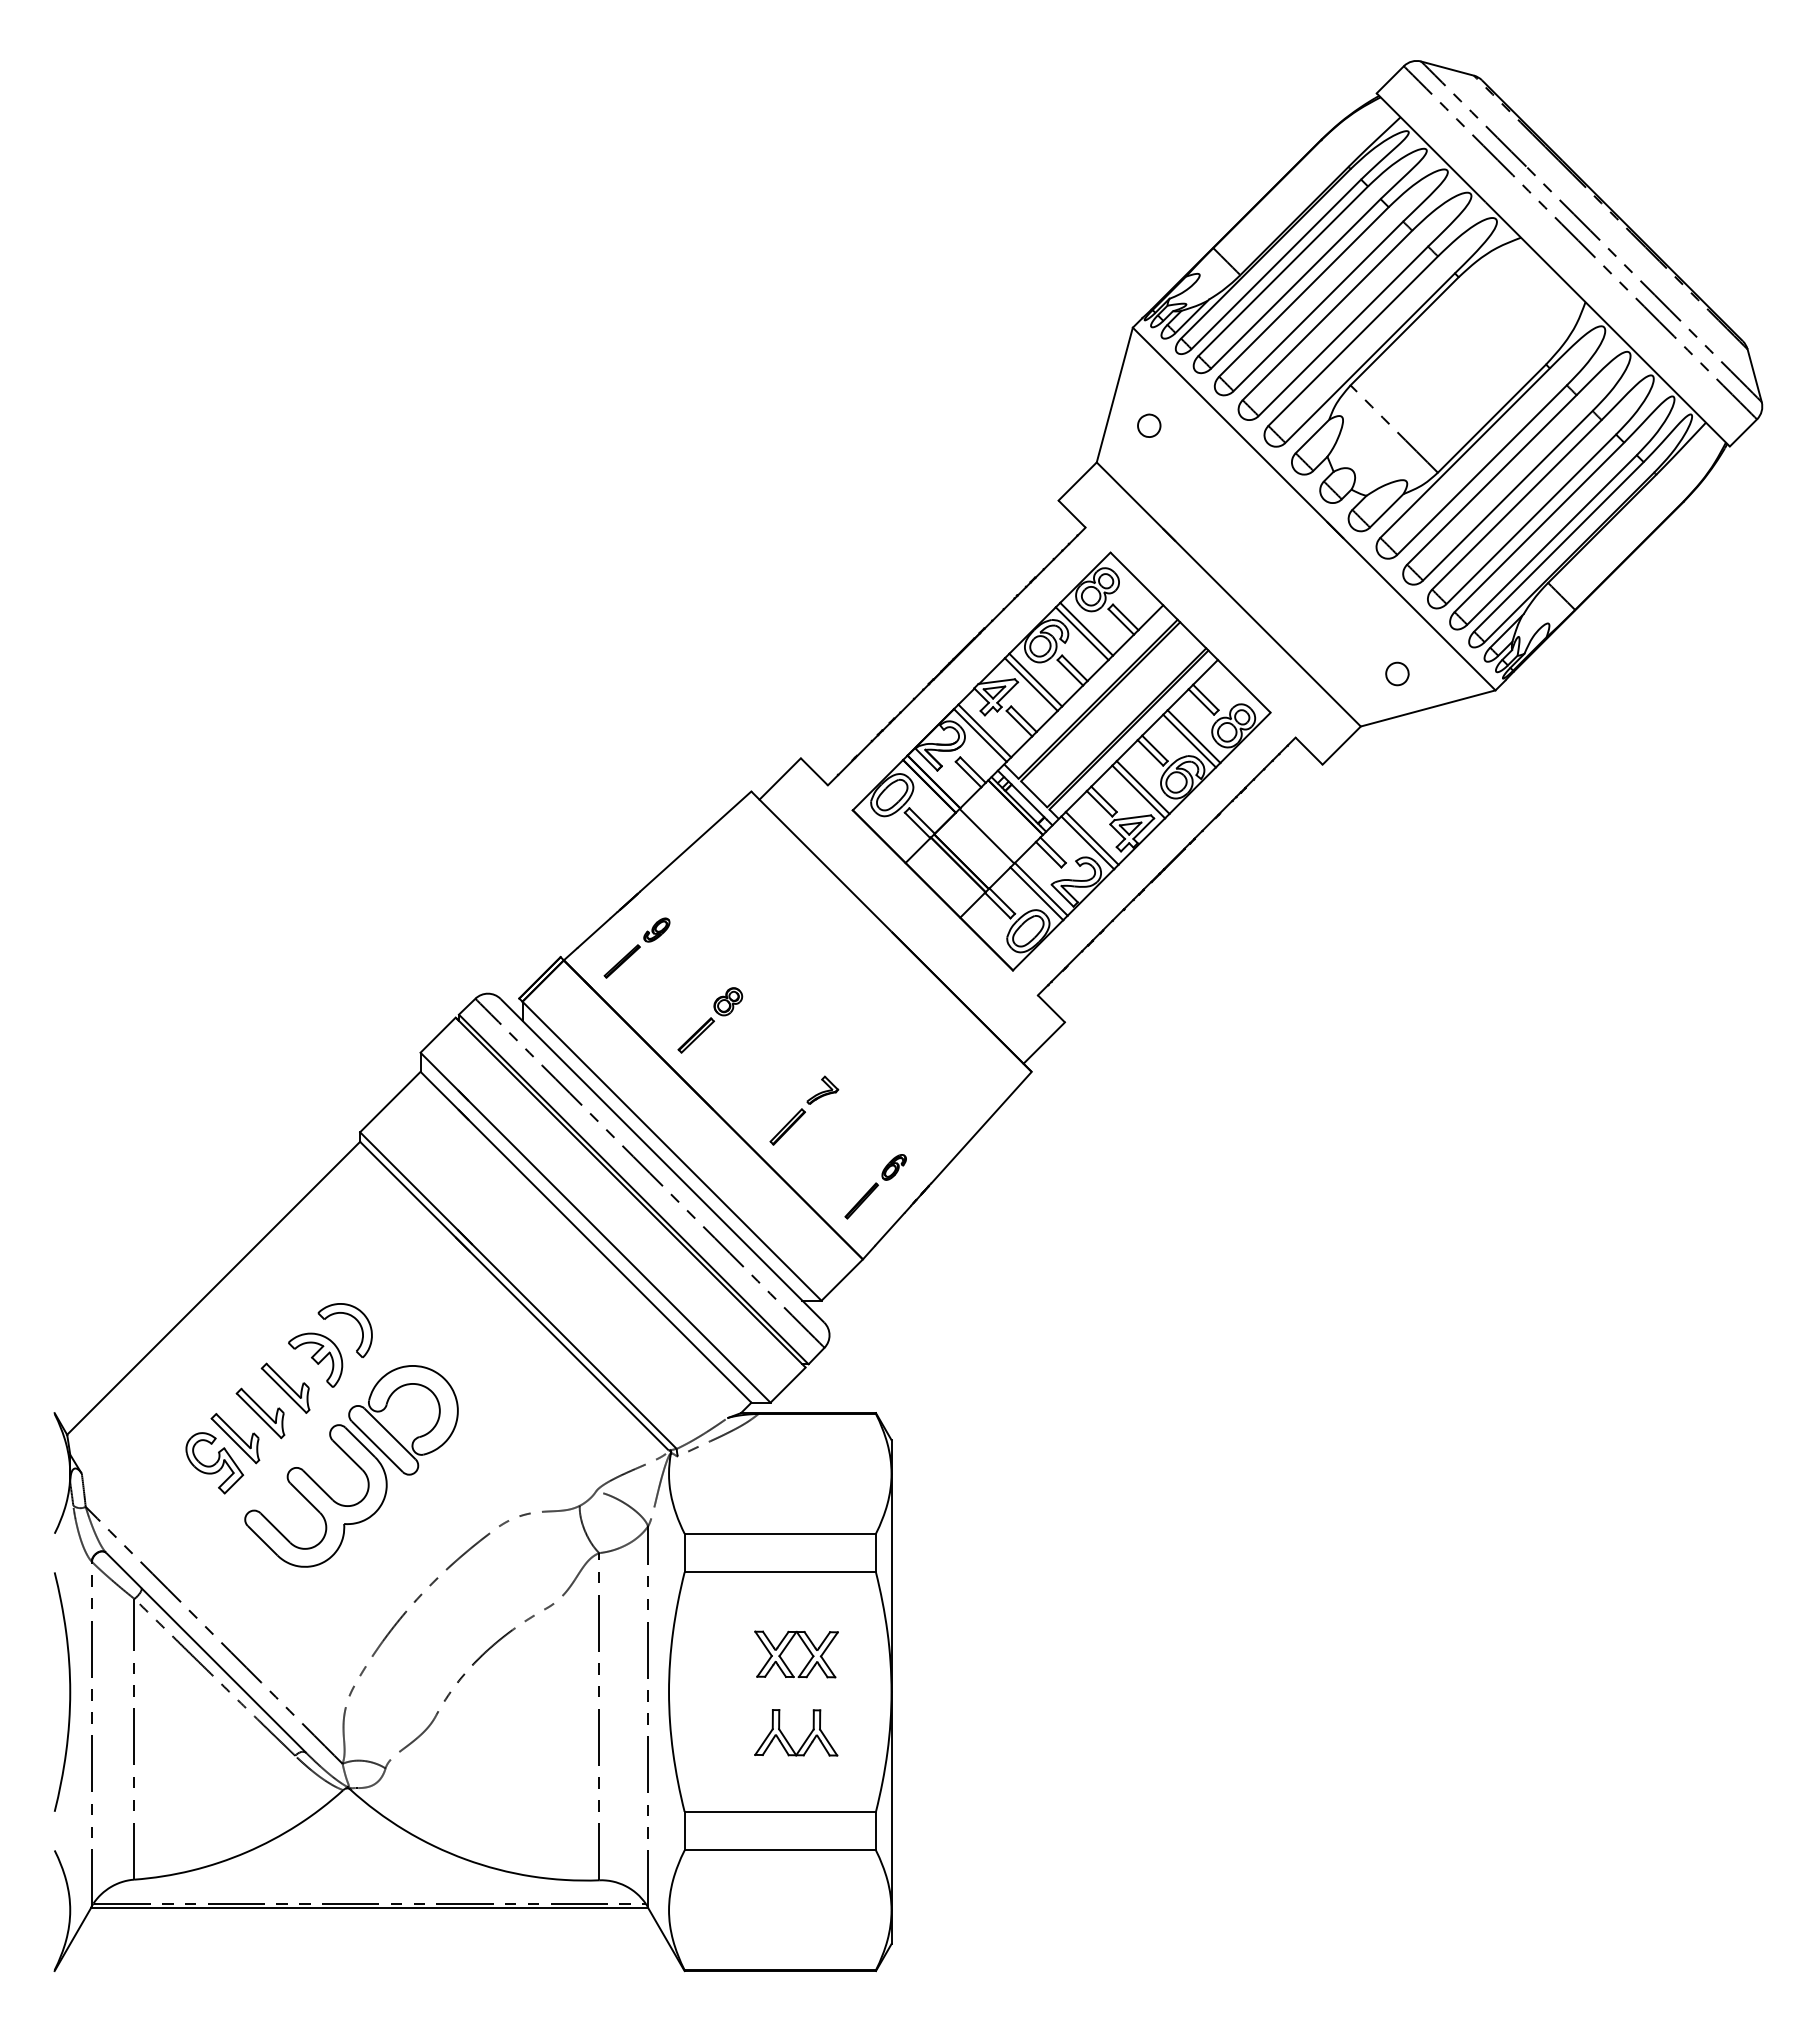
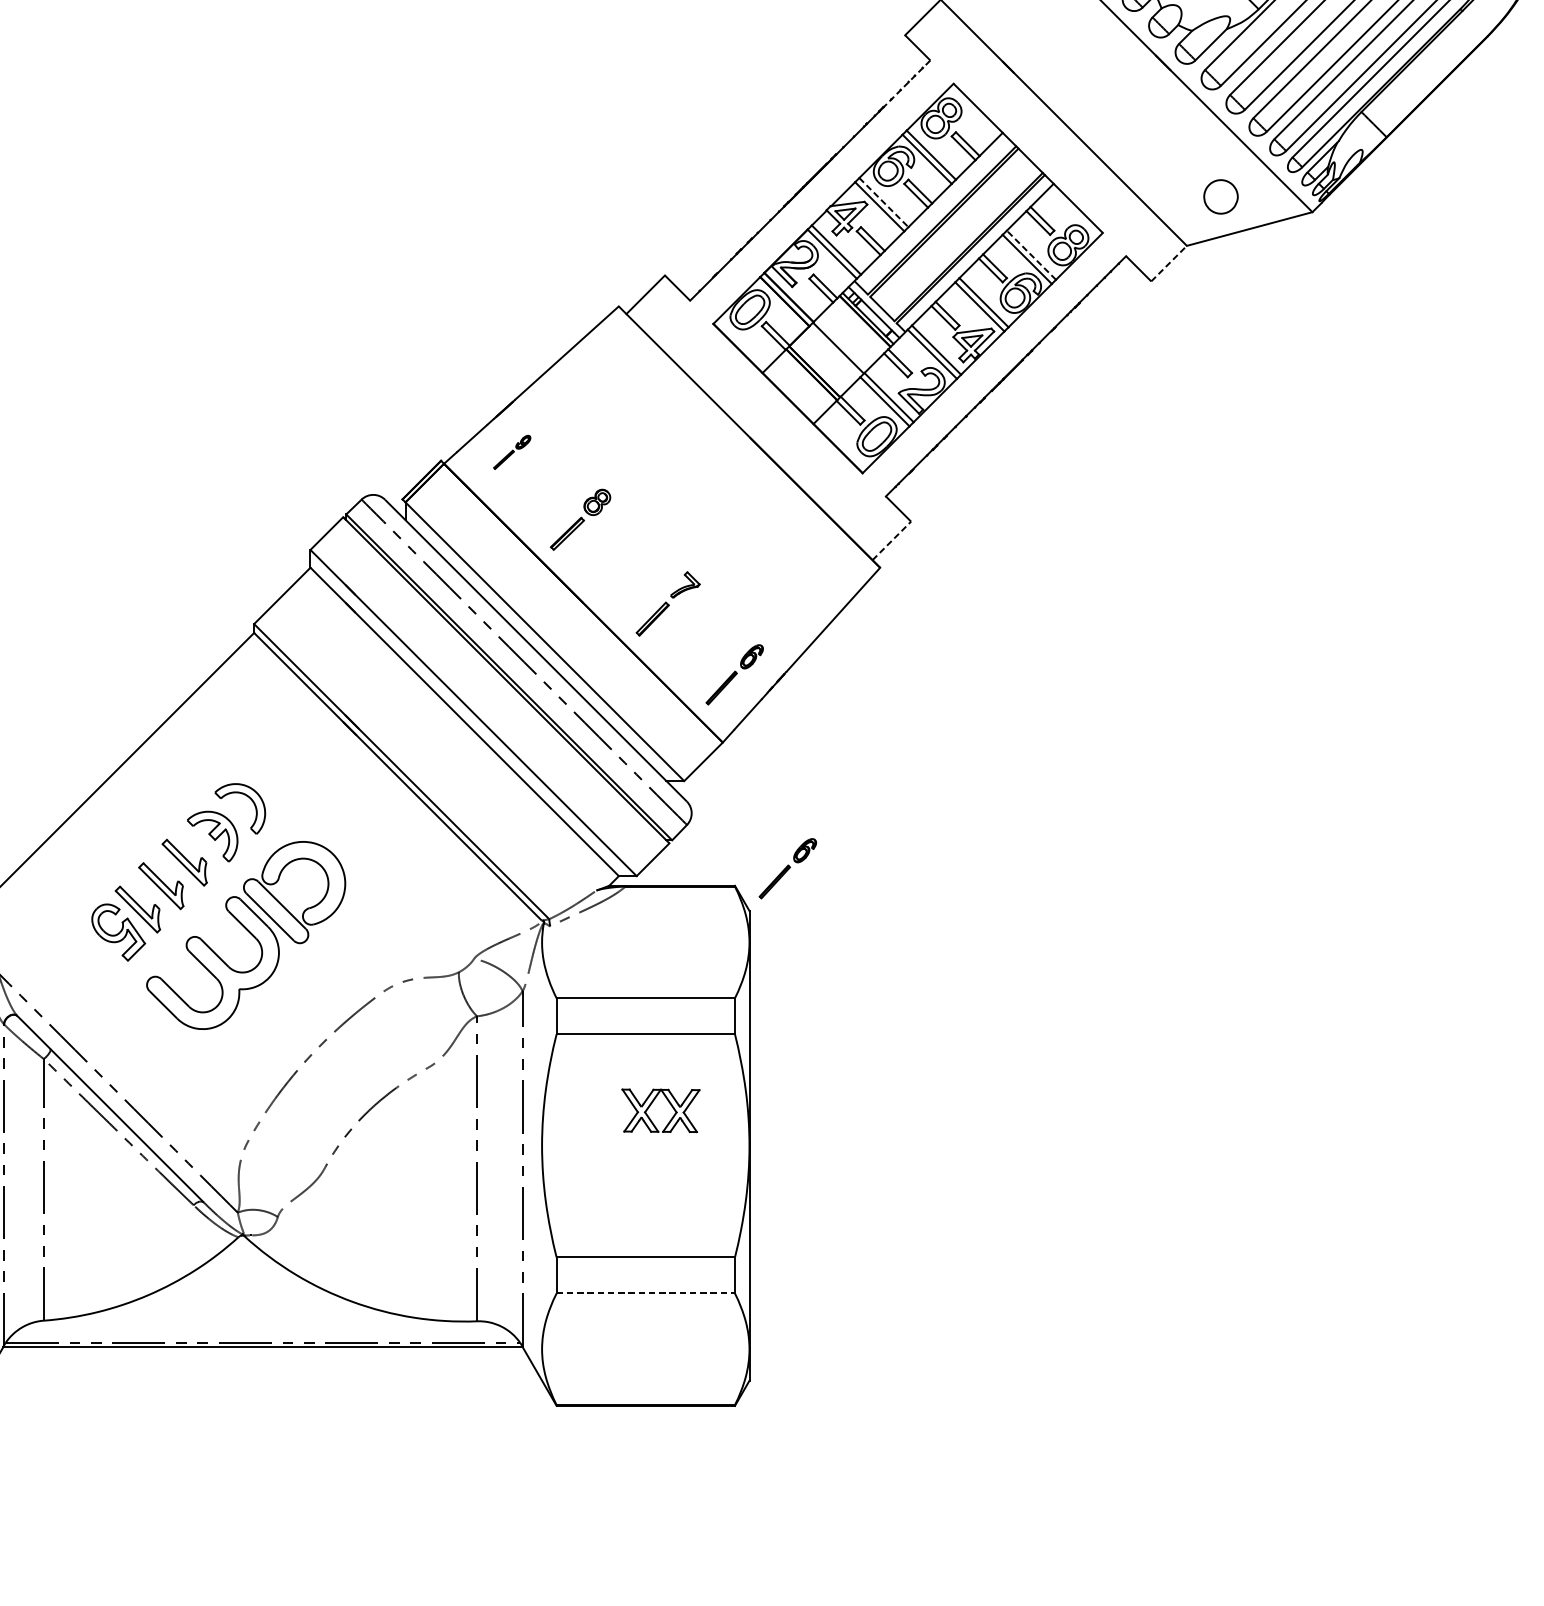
line: (1060, 552) -> (906, 83), solid -> dashed
part: (1397, 673) -> (1221, 196), size x1.6
line: (1036, 680) -> (884, 202), solid -> dashed
line: (1193, 736) -> (1030, 255), solid -> dashed
line: (1341, 745) -> (1168, 263), solid -> dashed
part: (636, 947) -> (511, 451), size x0.6
line: (1044, 1042) -> (892, 540), solid -> dashed
part: (932, 1394) -> (787, 868), added
part: (805, 1739) -> (669, 1190), removed
line: (780, 1850) -> (645, 1293), solid -> dashed

